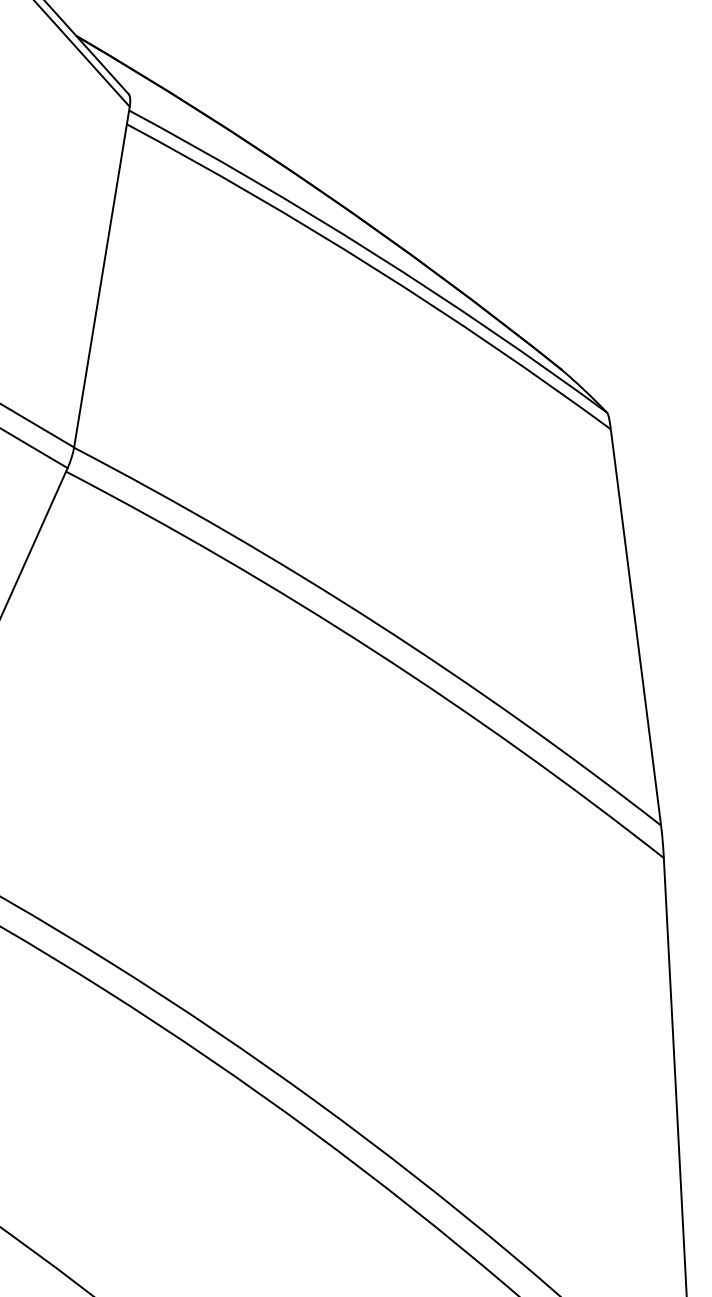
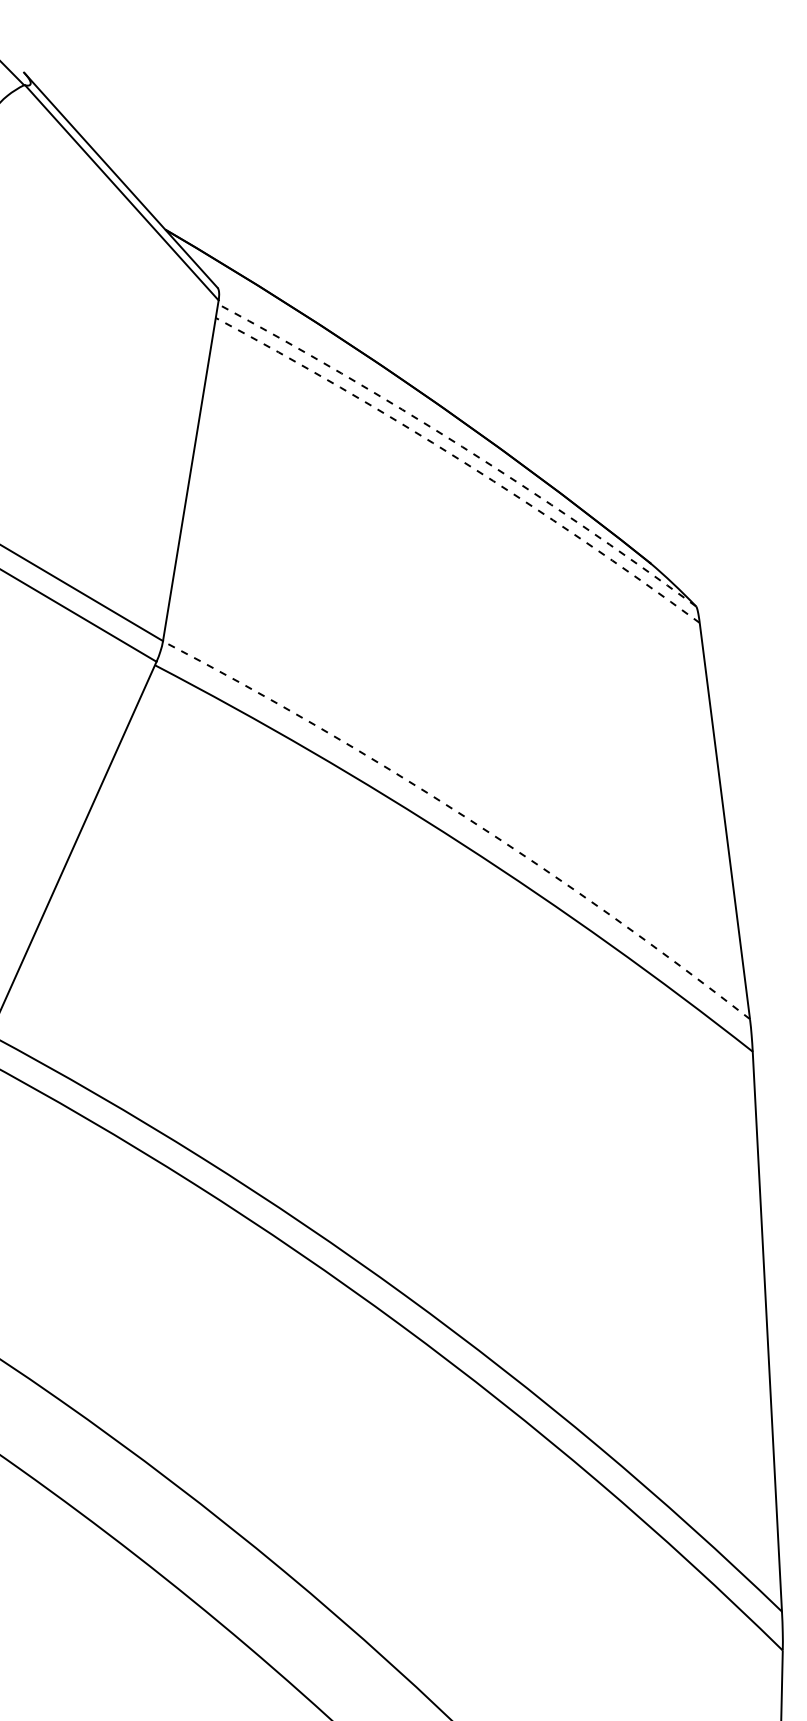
arc: (373, 252) -> (462, 446), solid -> dashed
arc: (374, 267) -> (463, 461), solid -> dashed
arc: (376, 622) -> (465, 816), solid -> dashed

